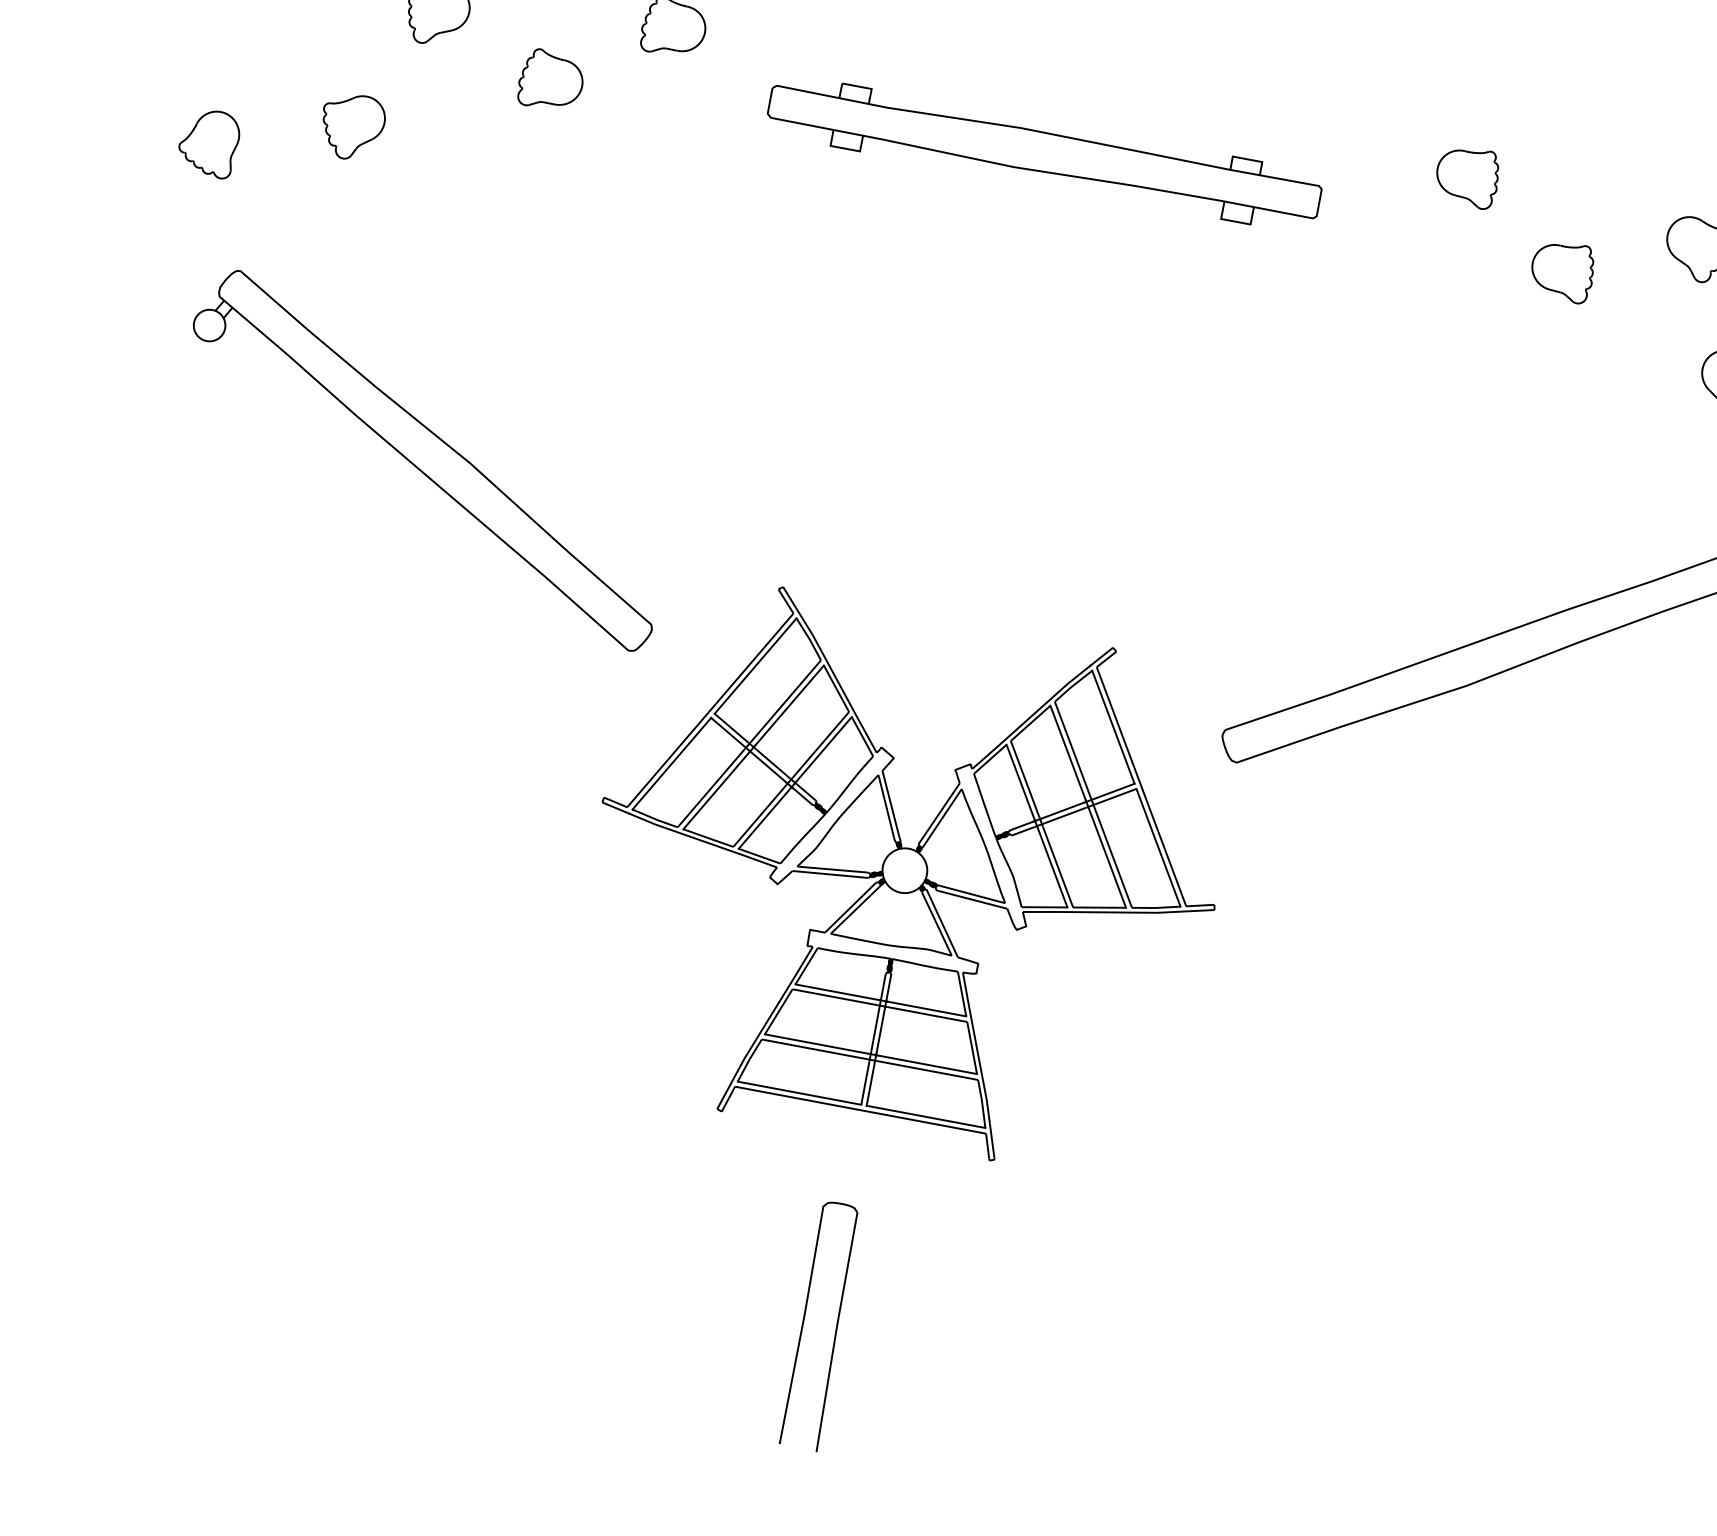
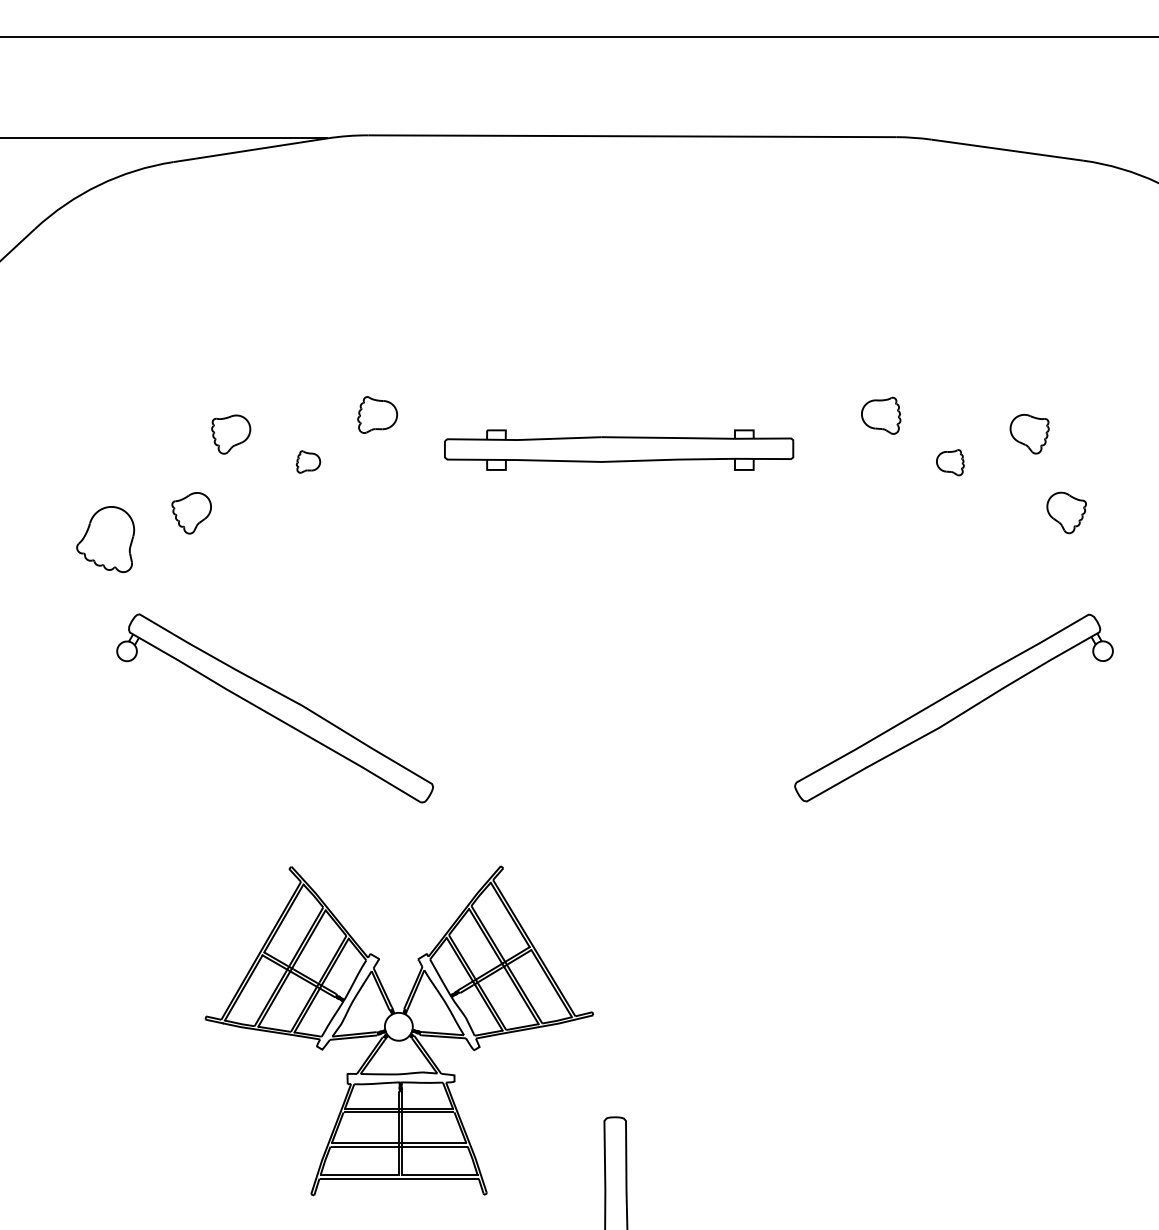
part: (551, 79) -> (308, 461), size x0.6
part: (208, 142) -> (105, 539), size x1.6
part: (1562, 270) -> (950, 462), size x0.7
part: (903, 876) -> (398, 1030), moved

